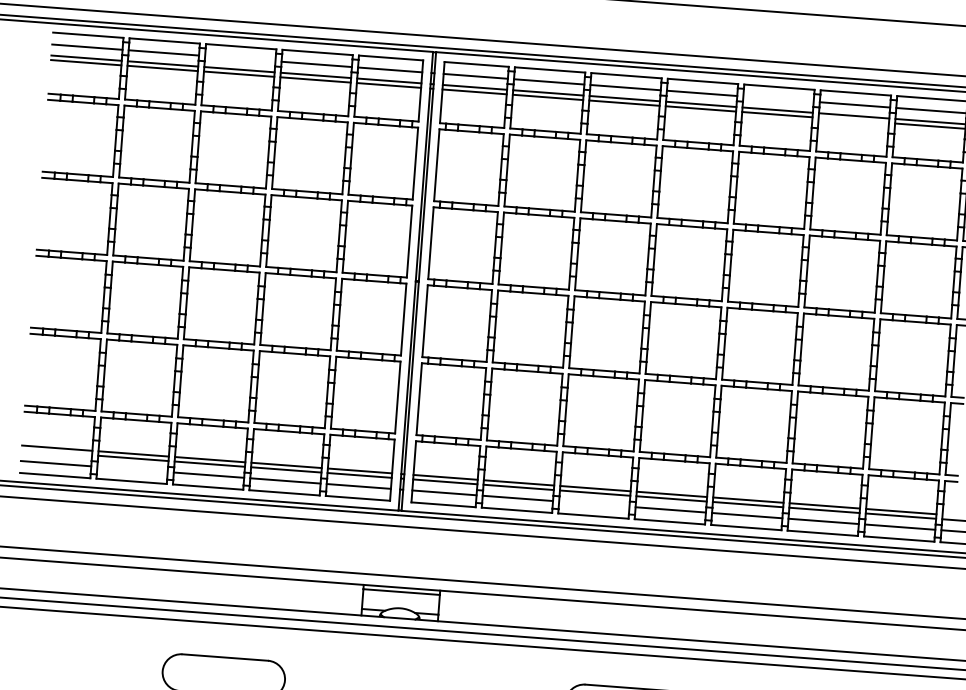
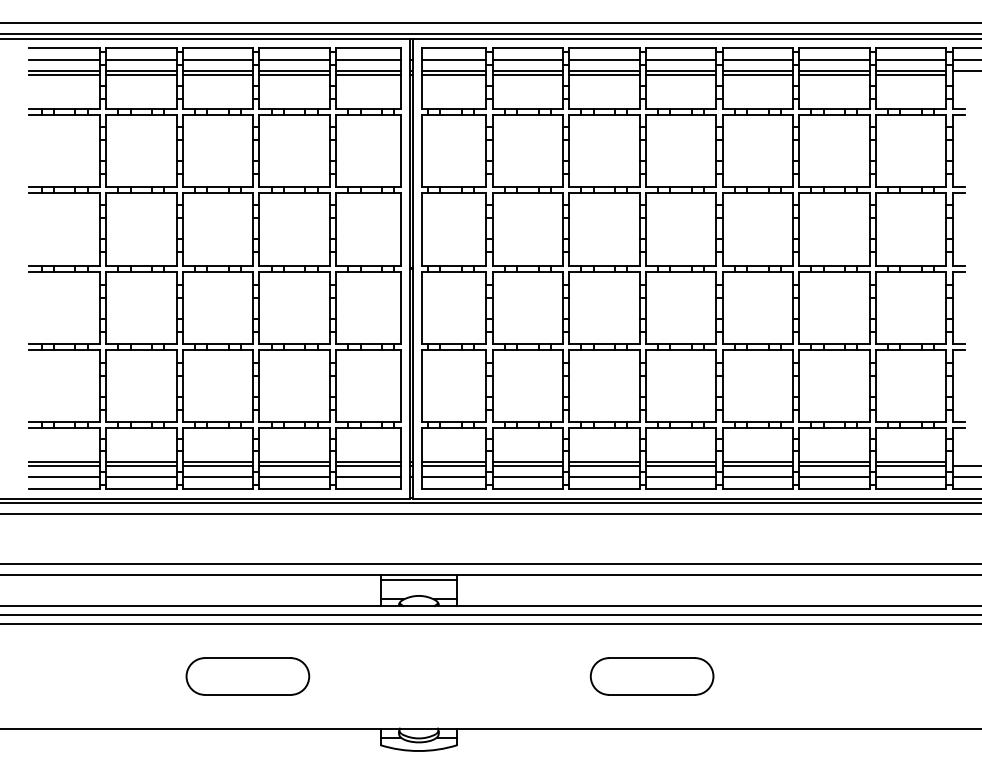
line: (239, 58) -> (217, 59), added
line: (778, 98) -> (757, 59), added
line: (853, 120) -> (834, 75), added
line: (56, 452) -> (64, 466), added
line: (132, 469) -> (141, 477), added
line: (594, 504) -> (604, 477), added

